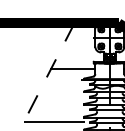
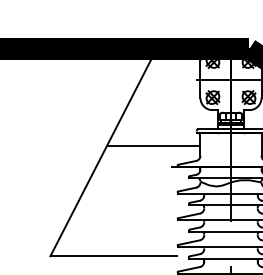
line: (48, 73) -> (102, 154), dashed -> solid

